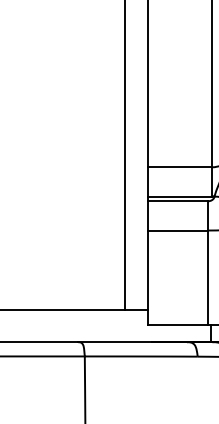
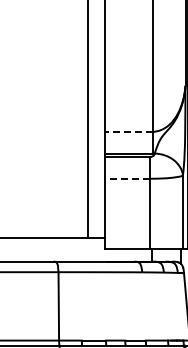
line: (180, 166) -> (129, 131), solid -> dashed
line: (177, 230) -> (127, 178), solid -> dashed

